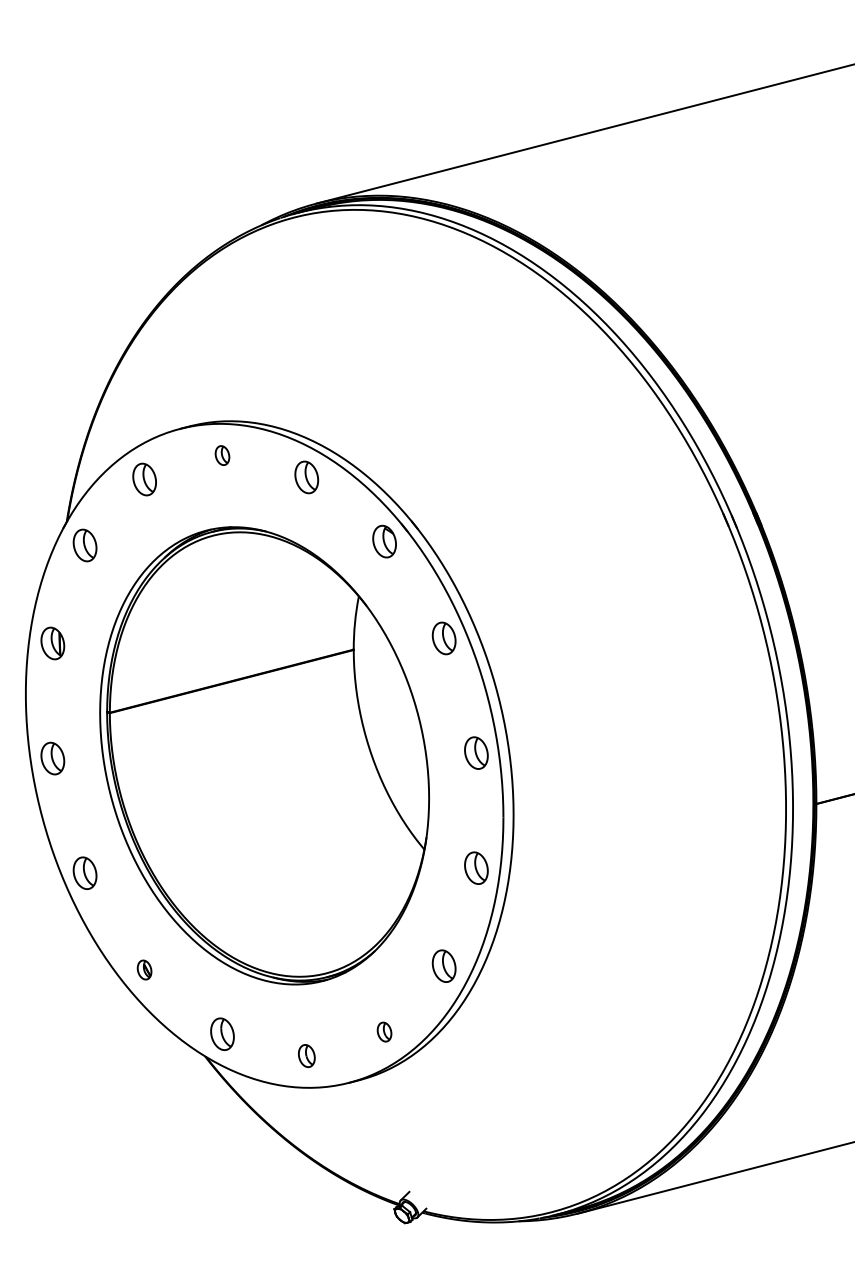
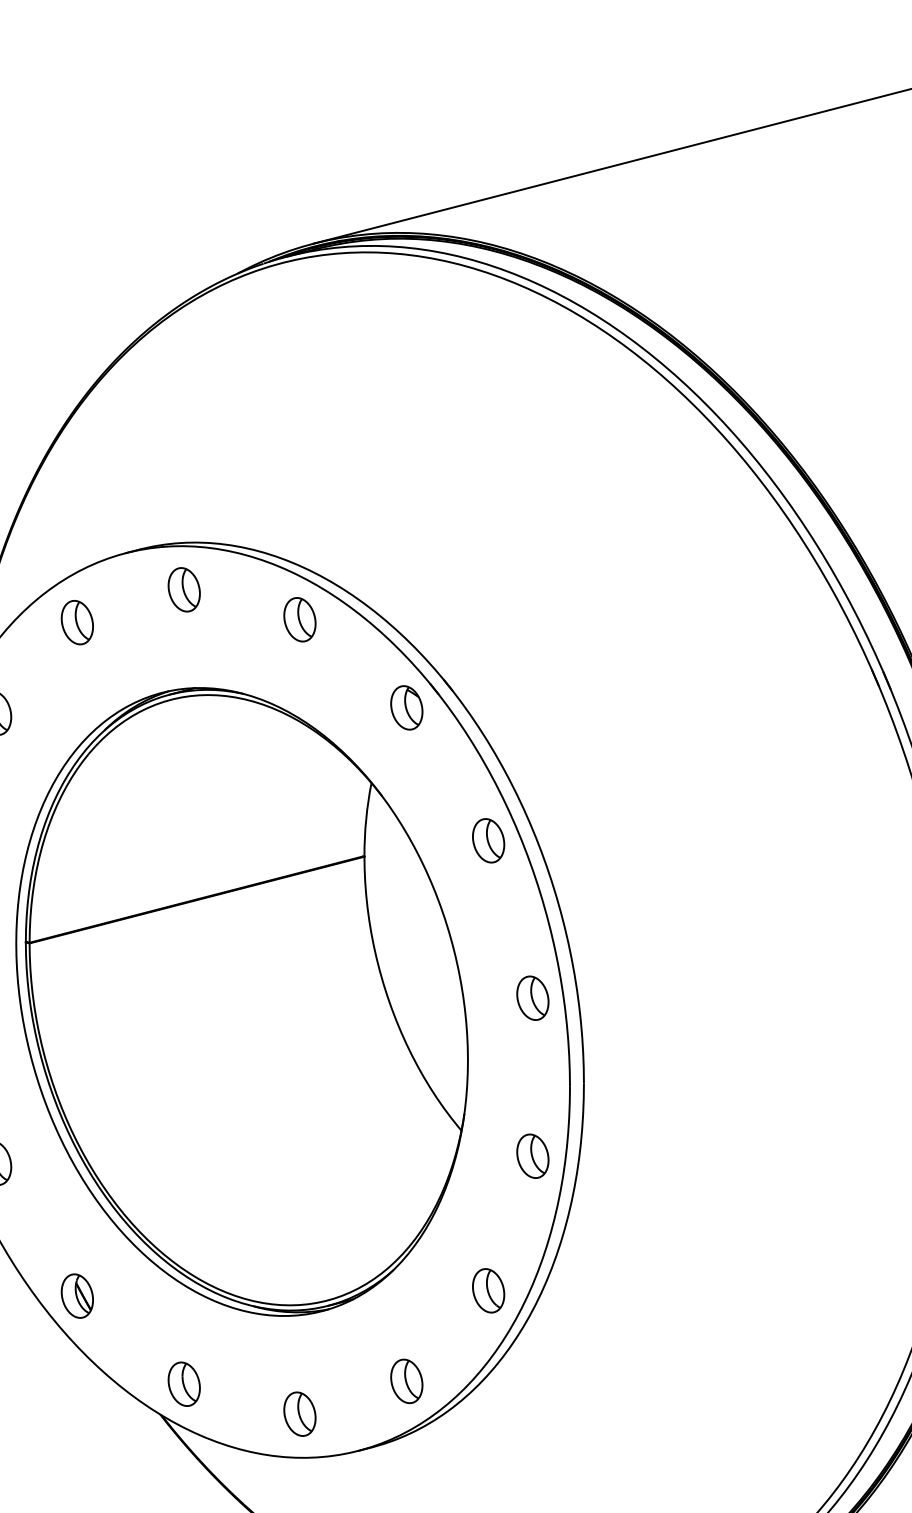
part: (222, 455) -> (184, 589), size x1.67
part: (144, 969) -> (77, 1295), size x1.67
part: (384, 1031) -> (406, 1380), size x1.67
part: (306, 1055) -> (299, 1413), size x1.43

